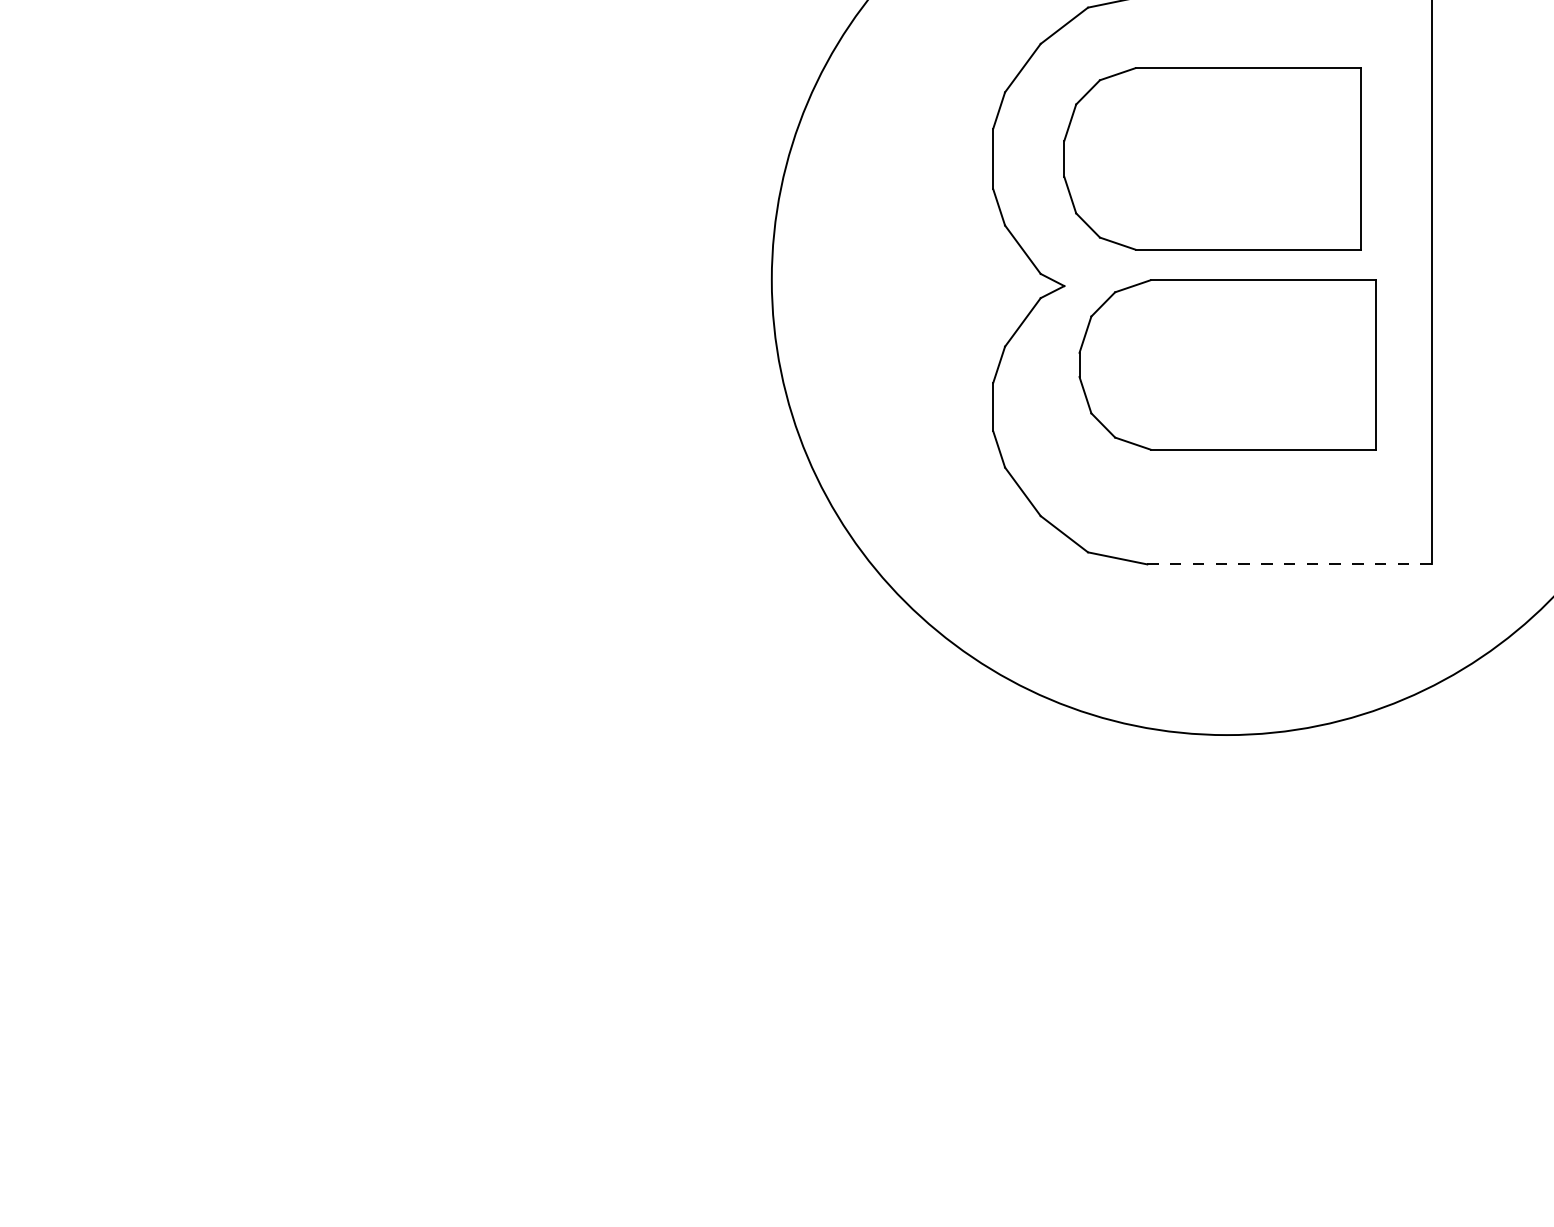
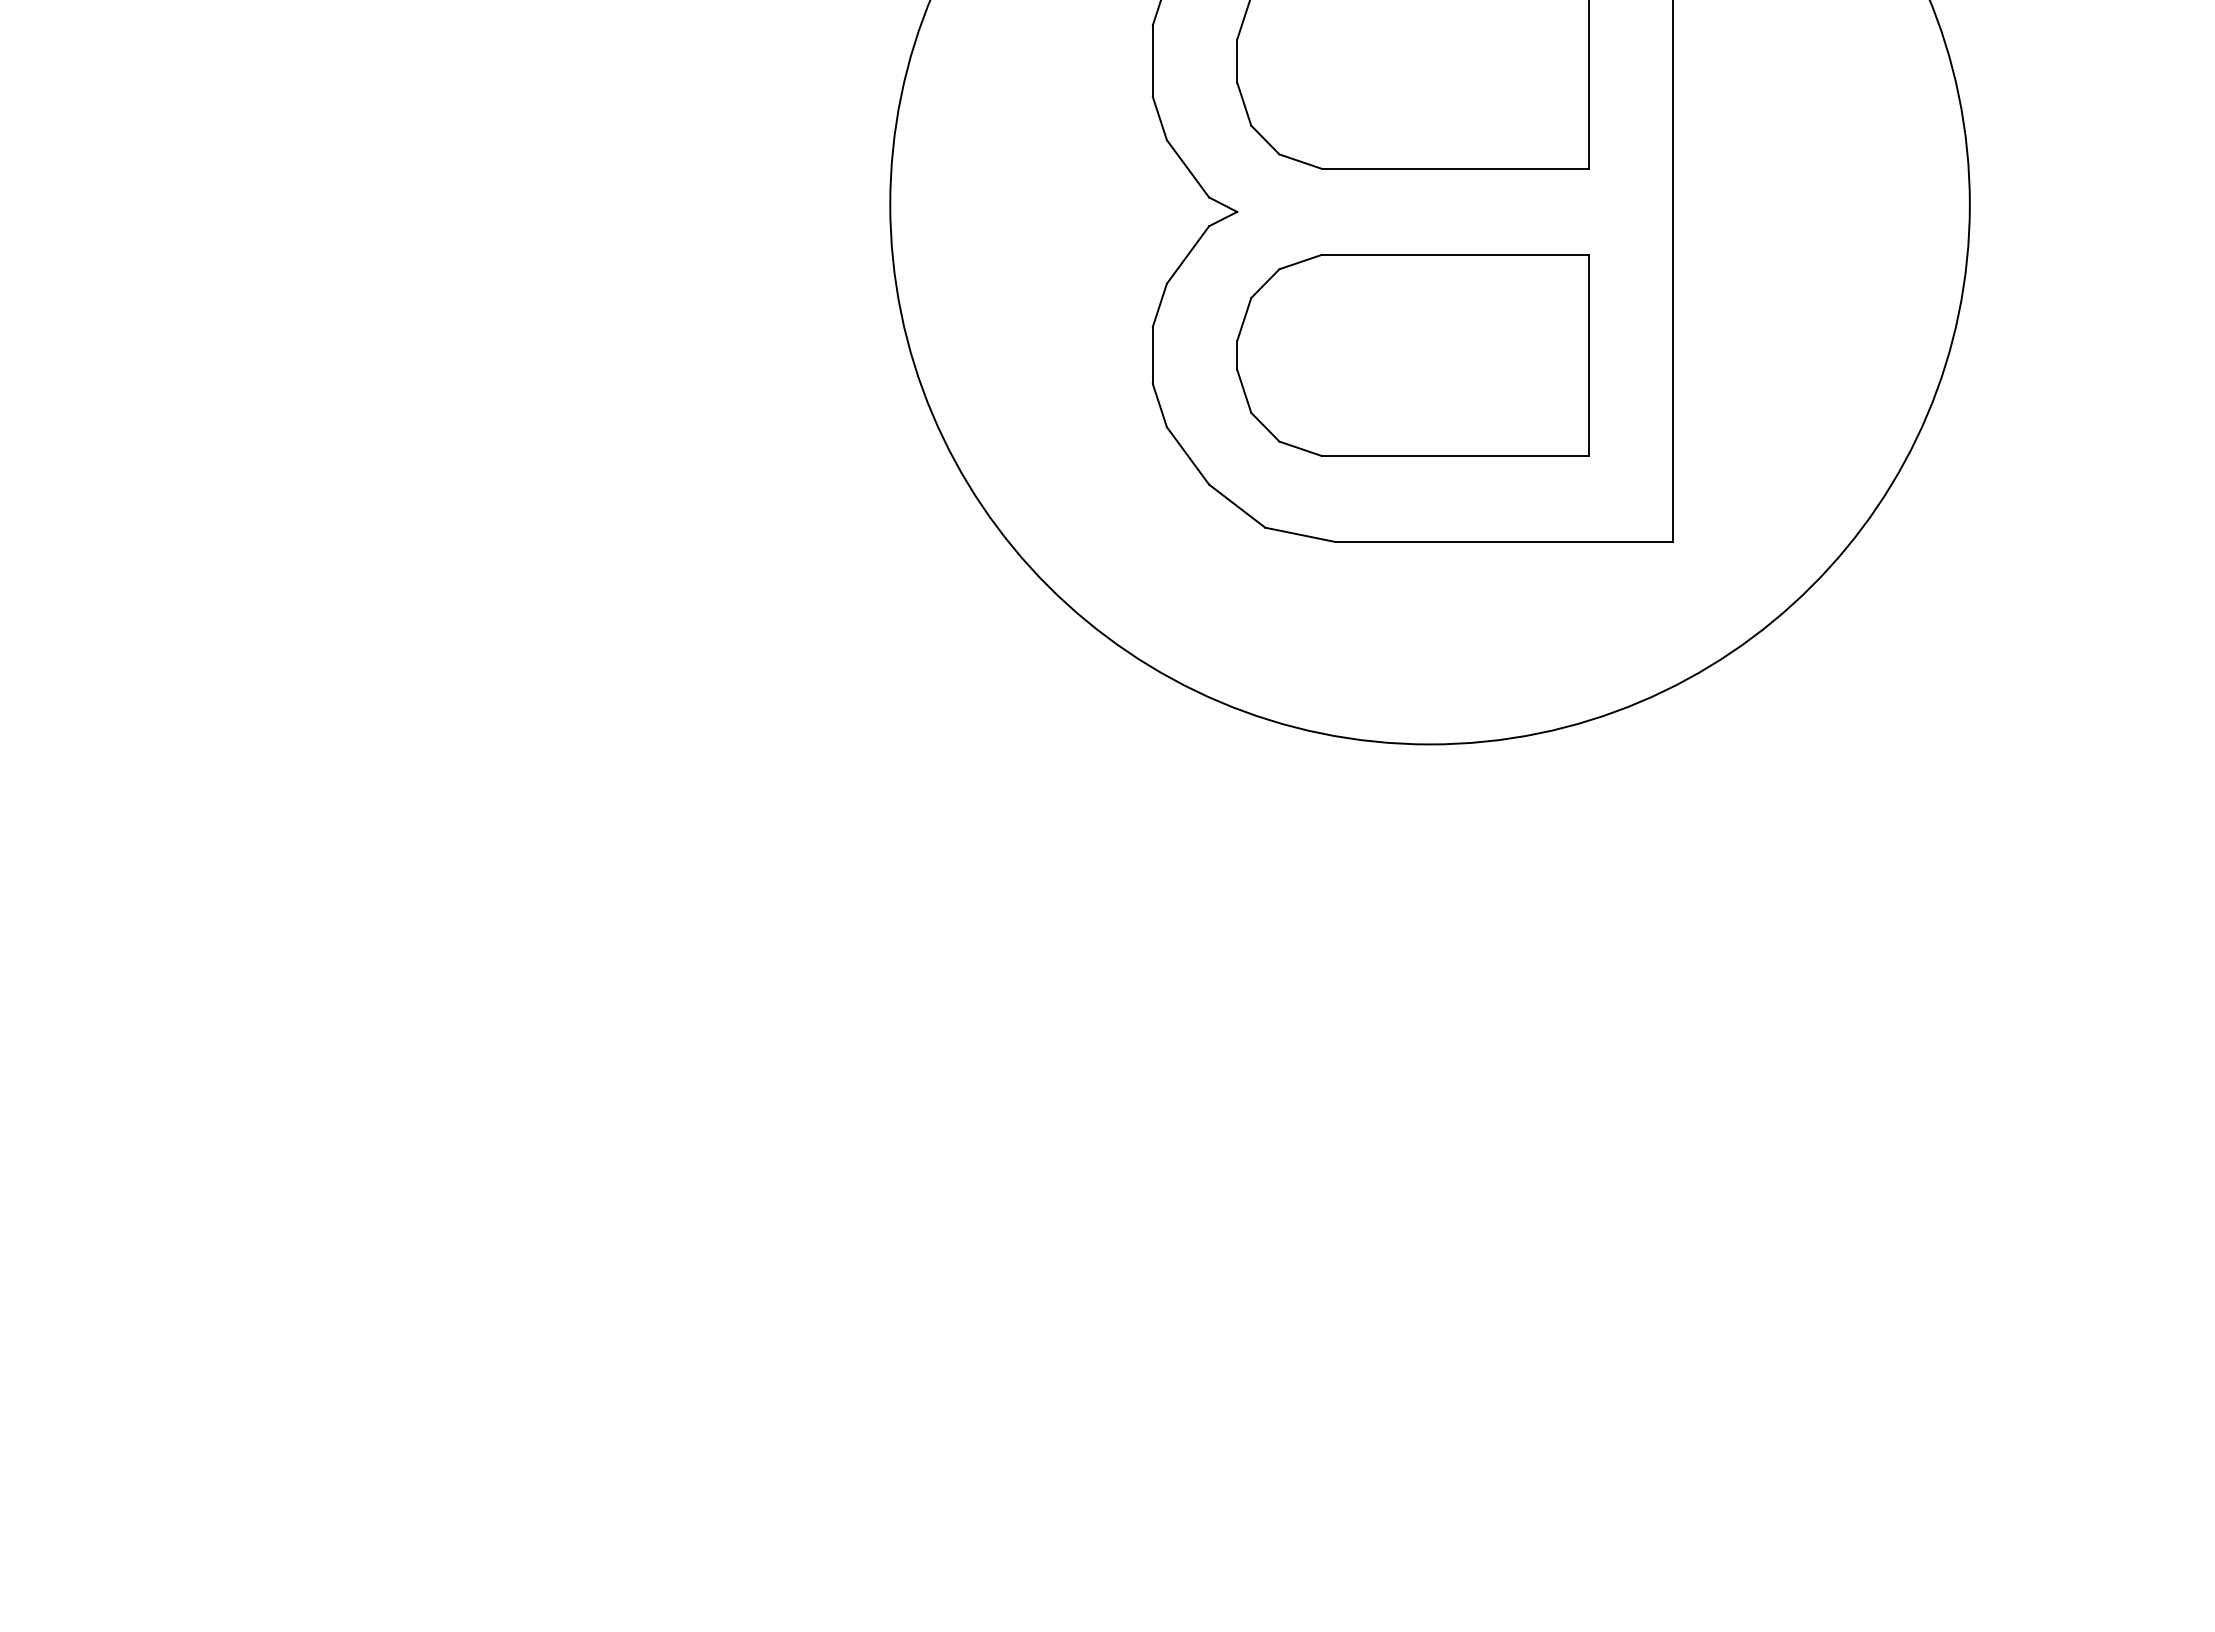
part: (1227, 364) -> (1412, 355), moved
line: (1289, 564) -> (1504, 542), dashed -> solid

